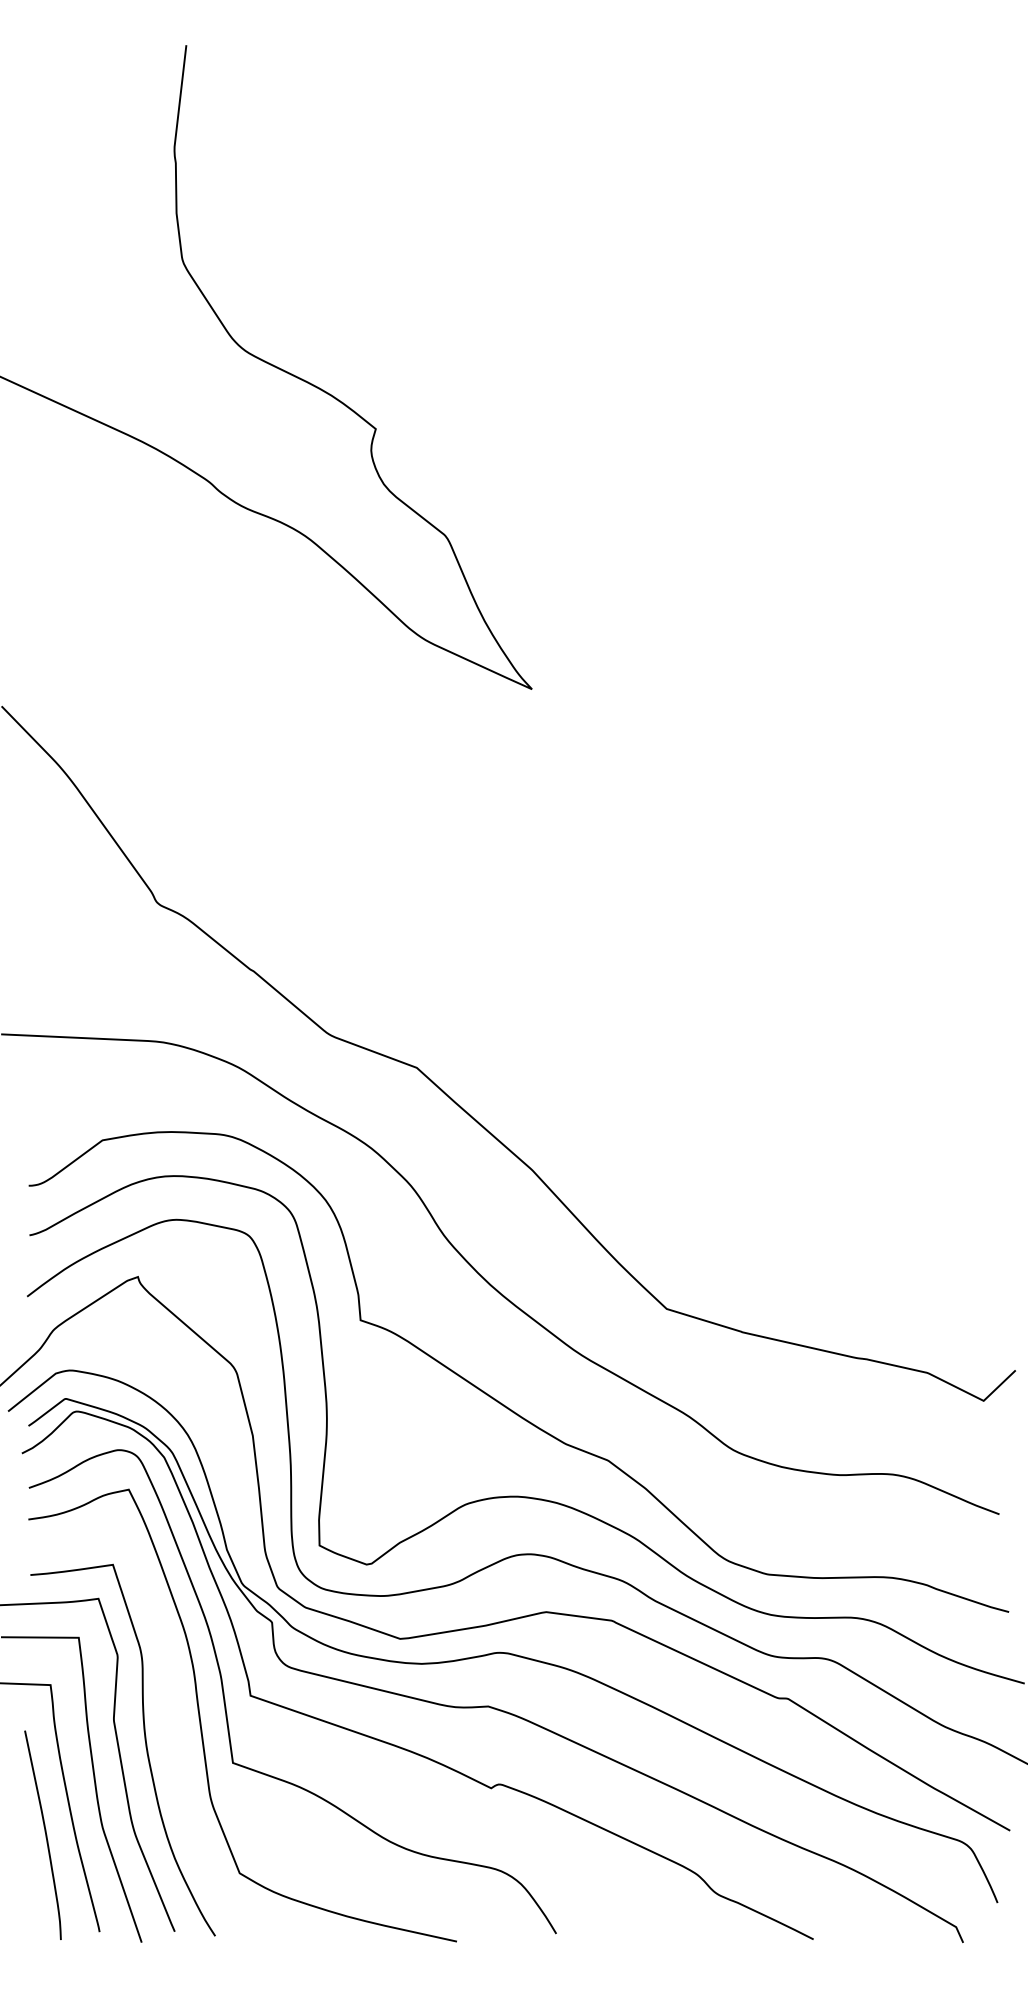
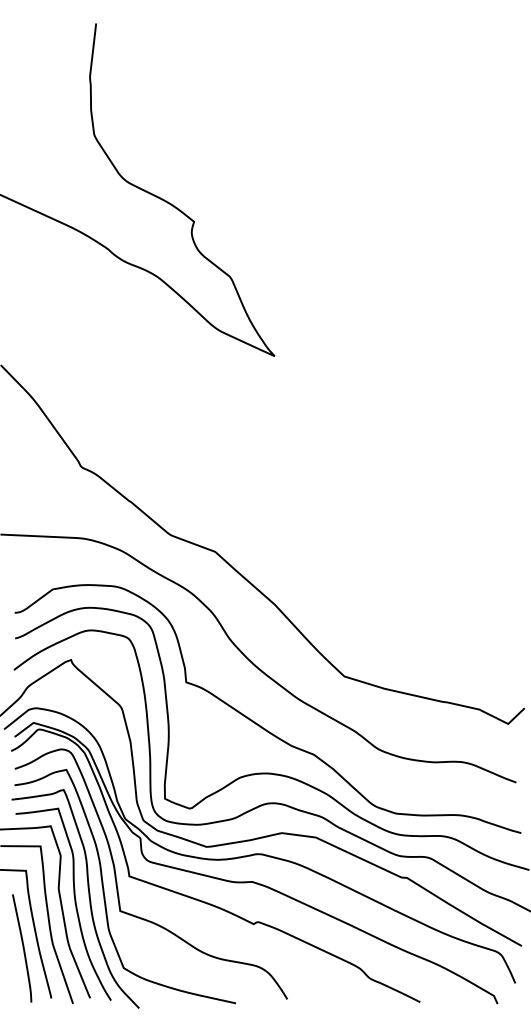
curve: (171, 1736) -> (88, 897), added

